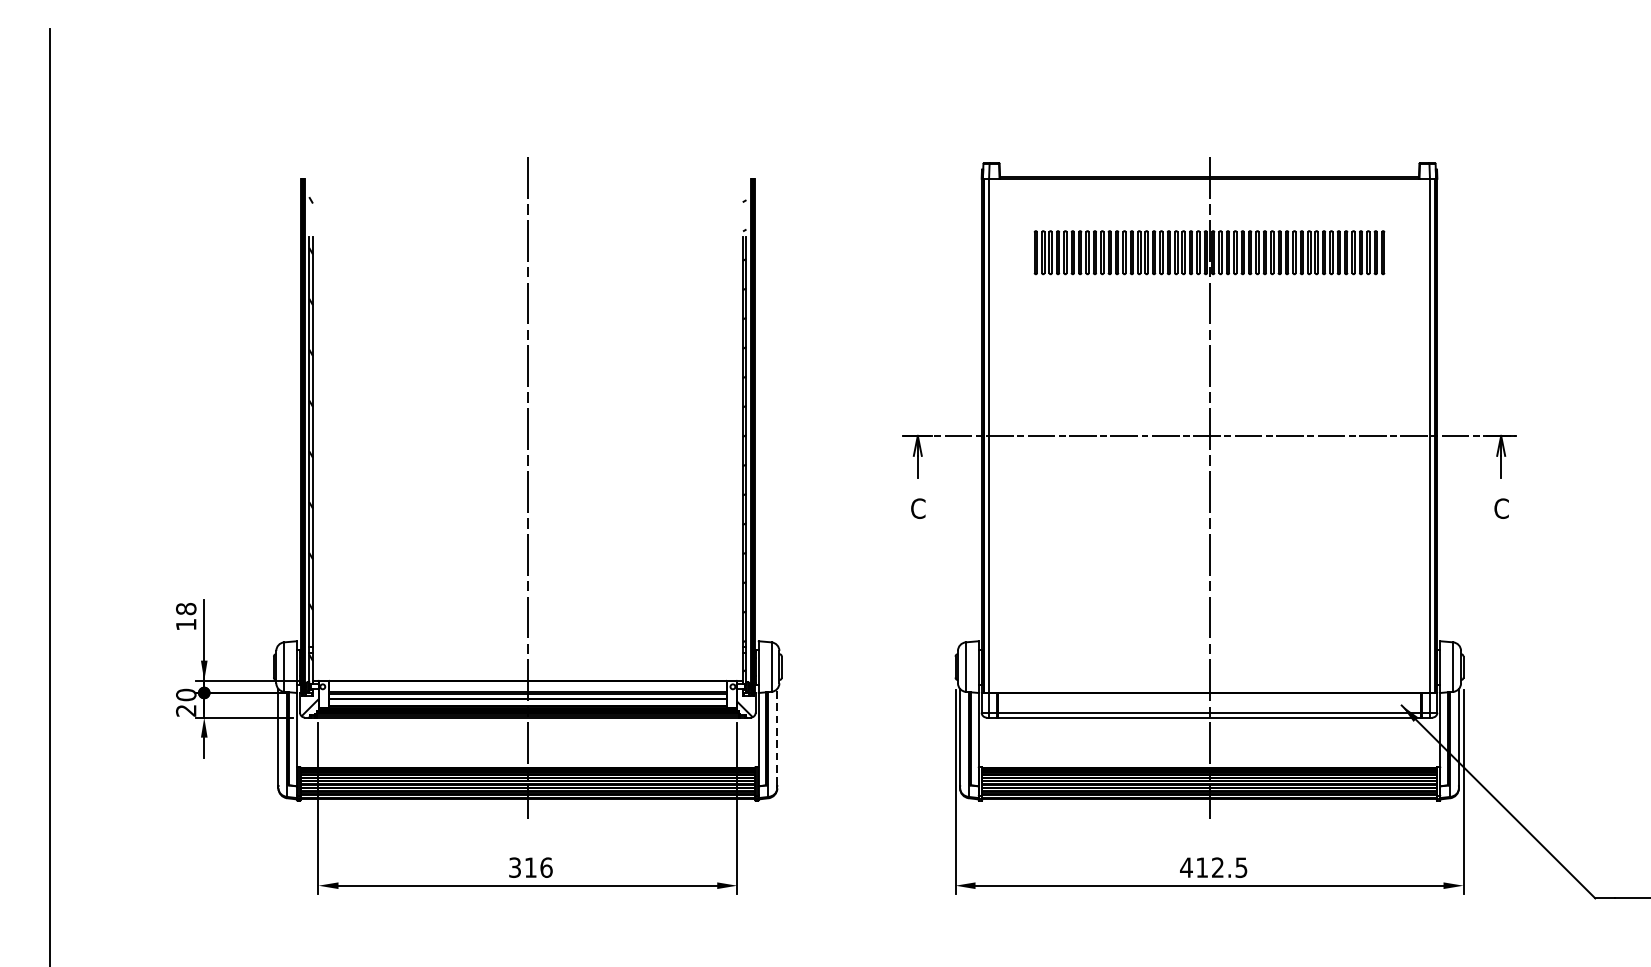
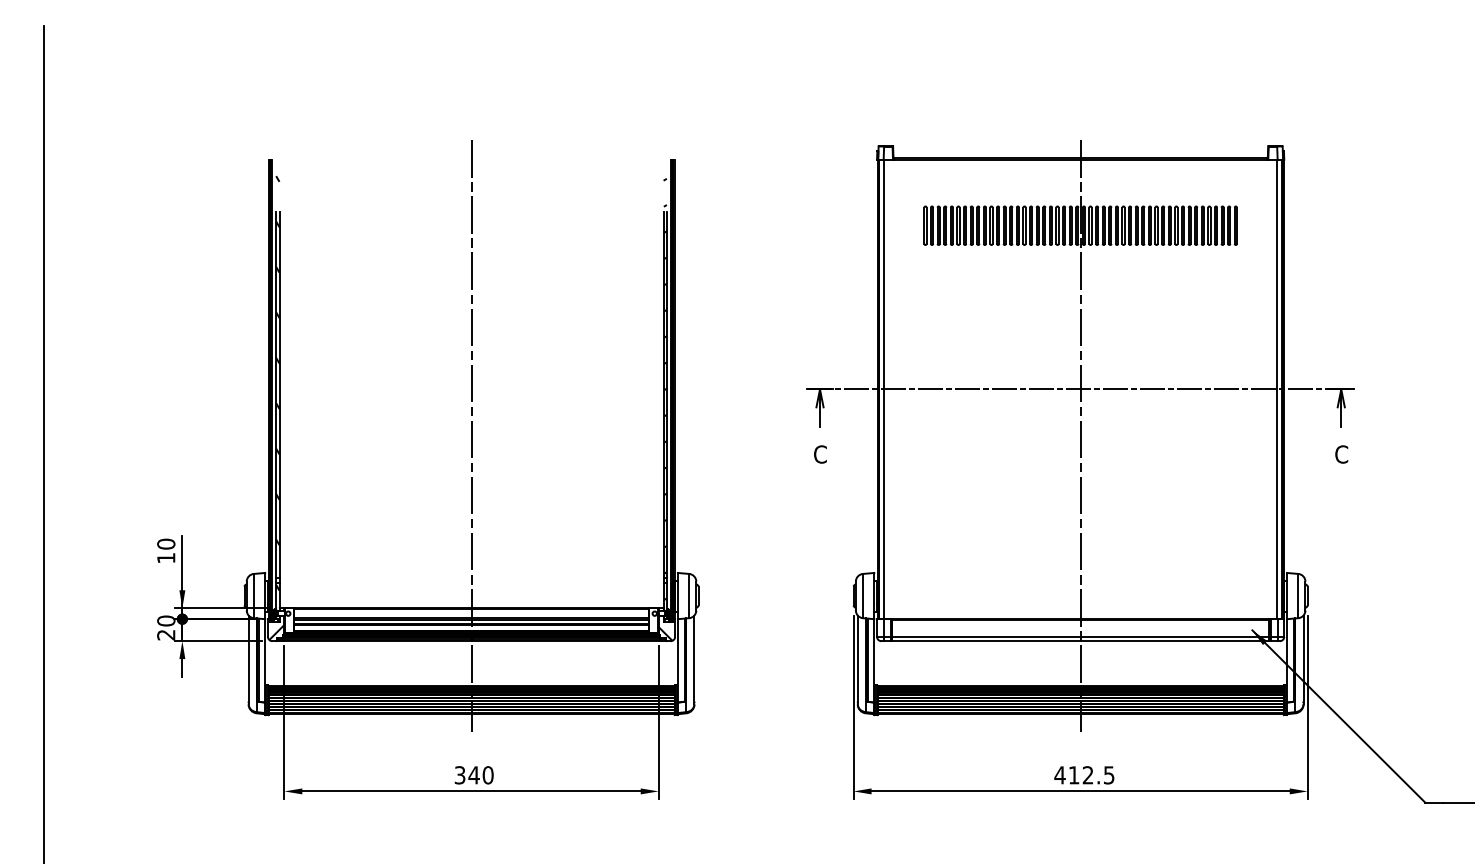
text: (186, 608) -> (166, 543), 18 -> 10
line: (777, 736) -> (694, 658), dashed -> solid
text: (537, 867) -> (480, 775), 316 -> 340

